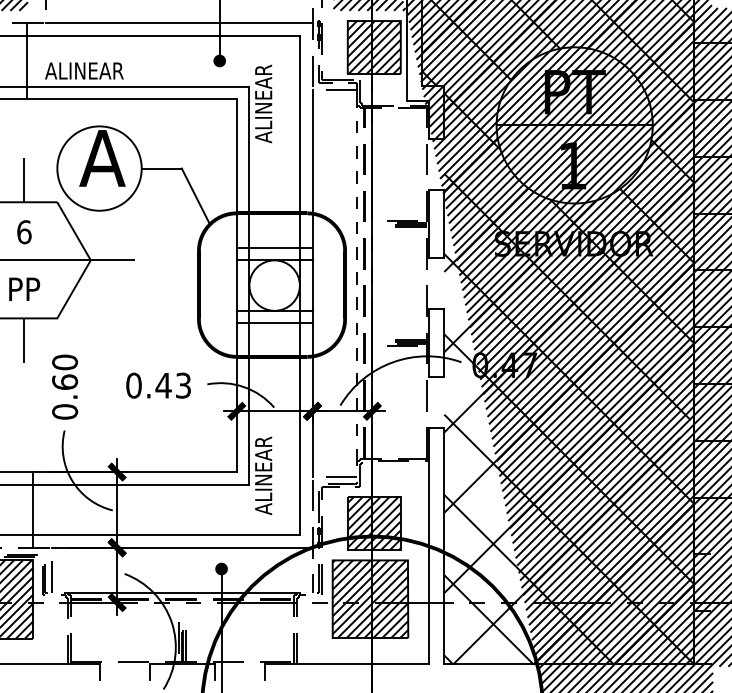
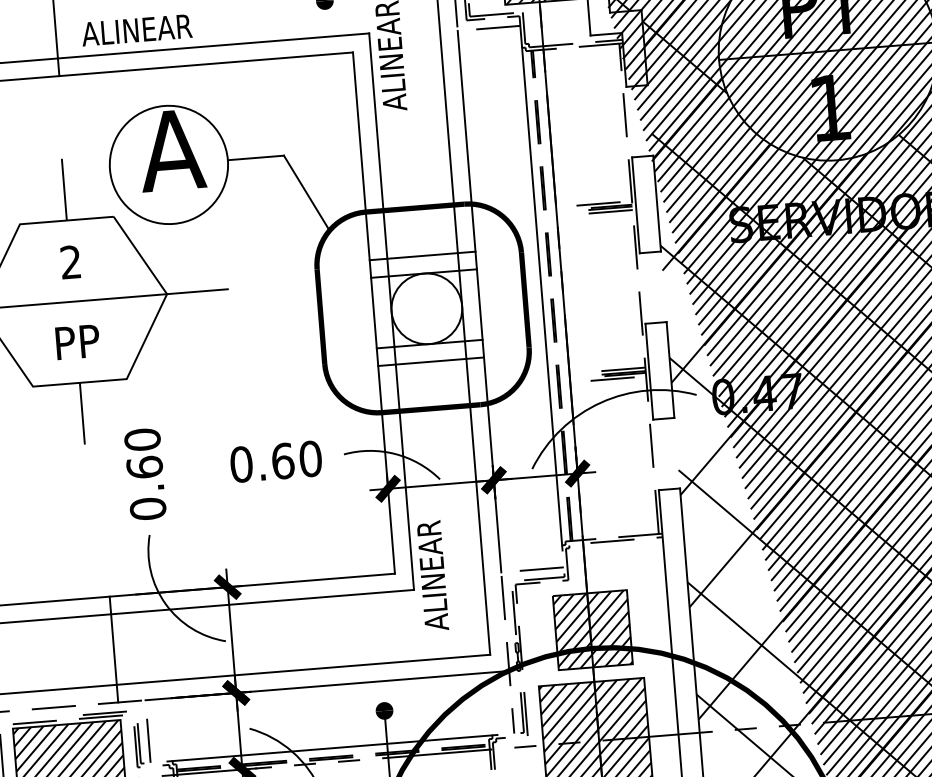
text: (24, 232) -> (71, 262), 6 -> 2
line: (357, 283) -> (542, 296), dashed -> solid
text: (173, 385) -> (296, 459), 0.43 -> 0.60

